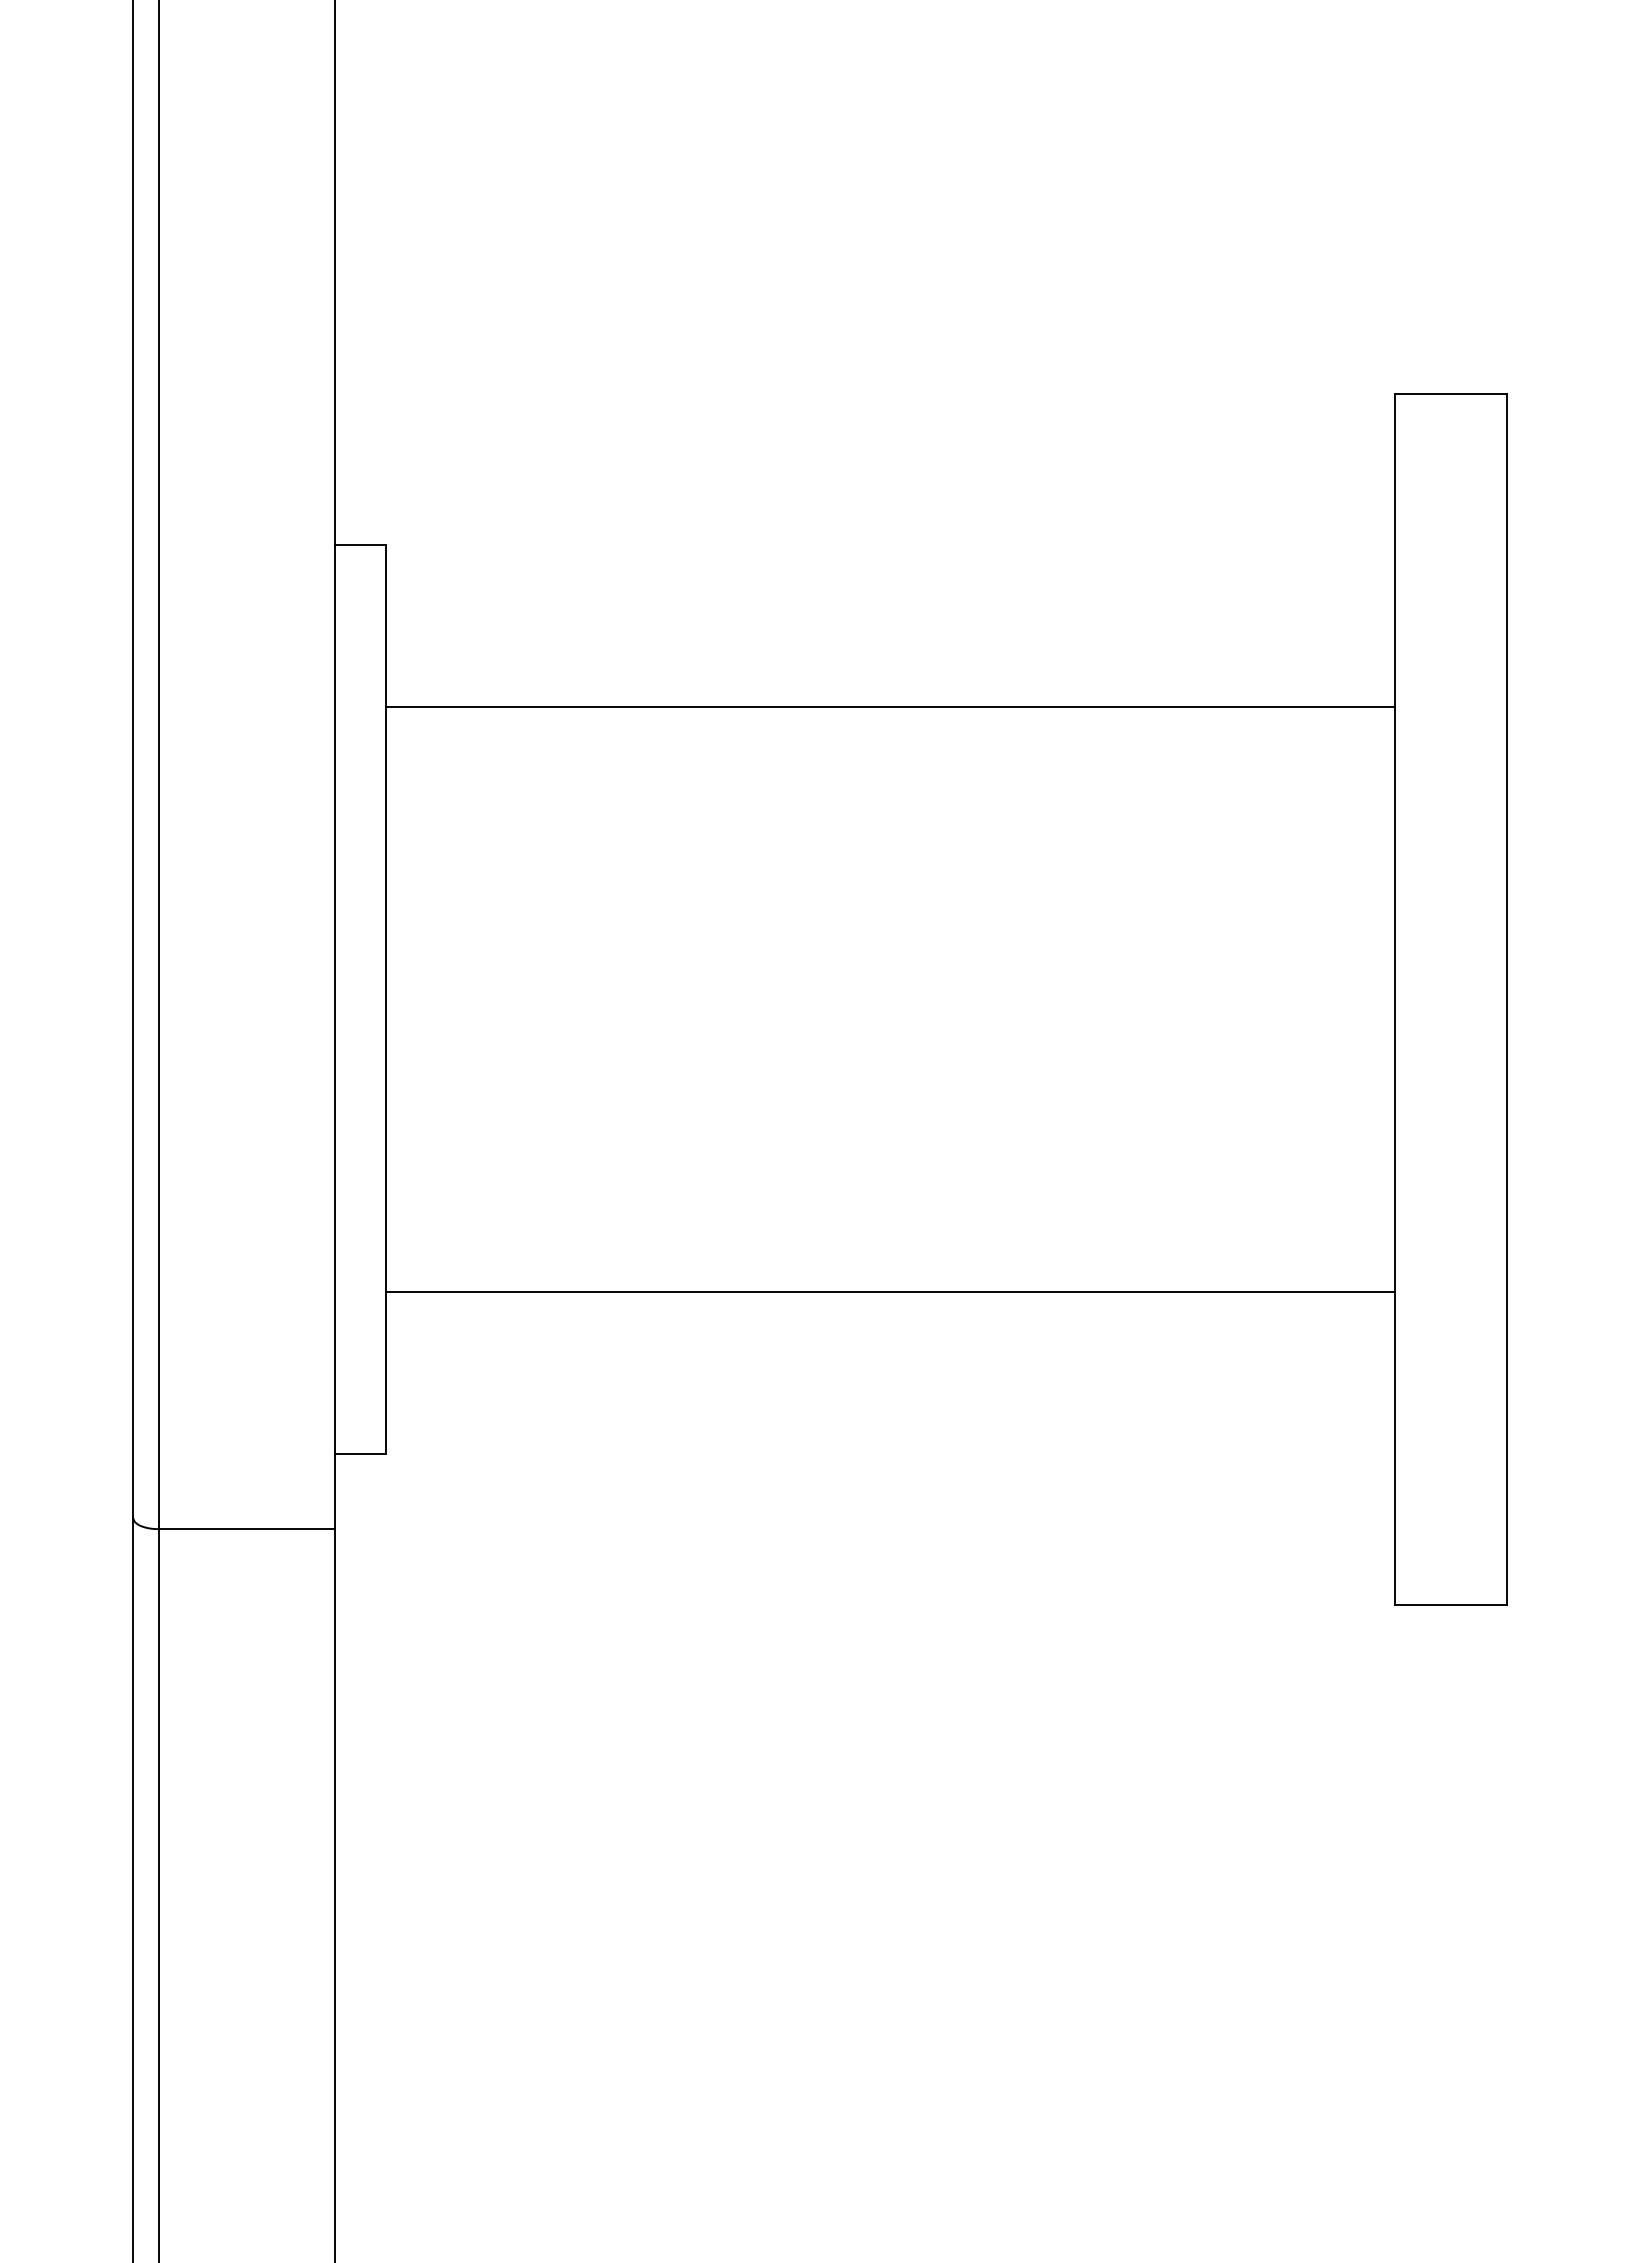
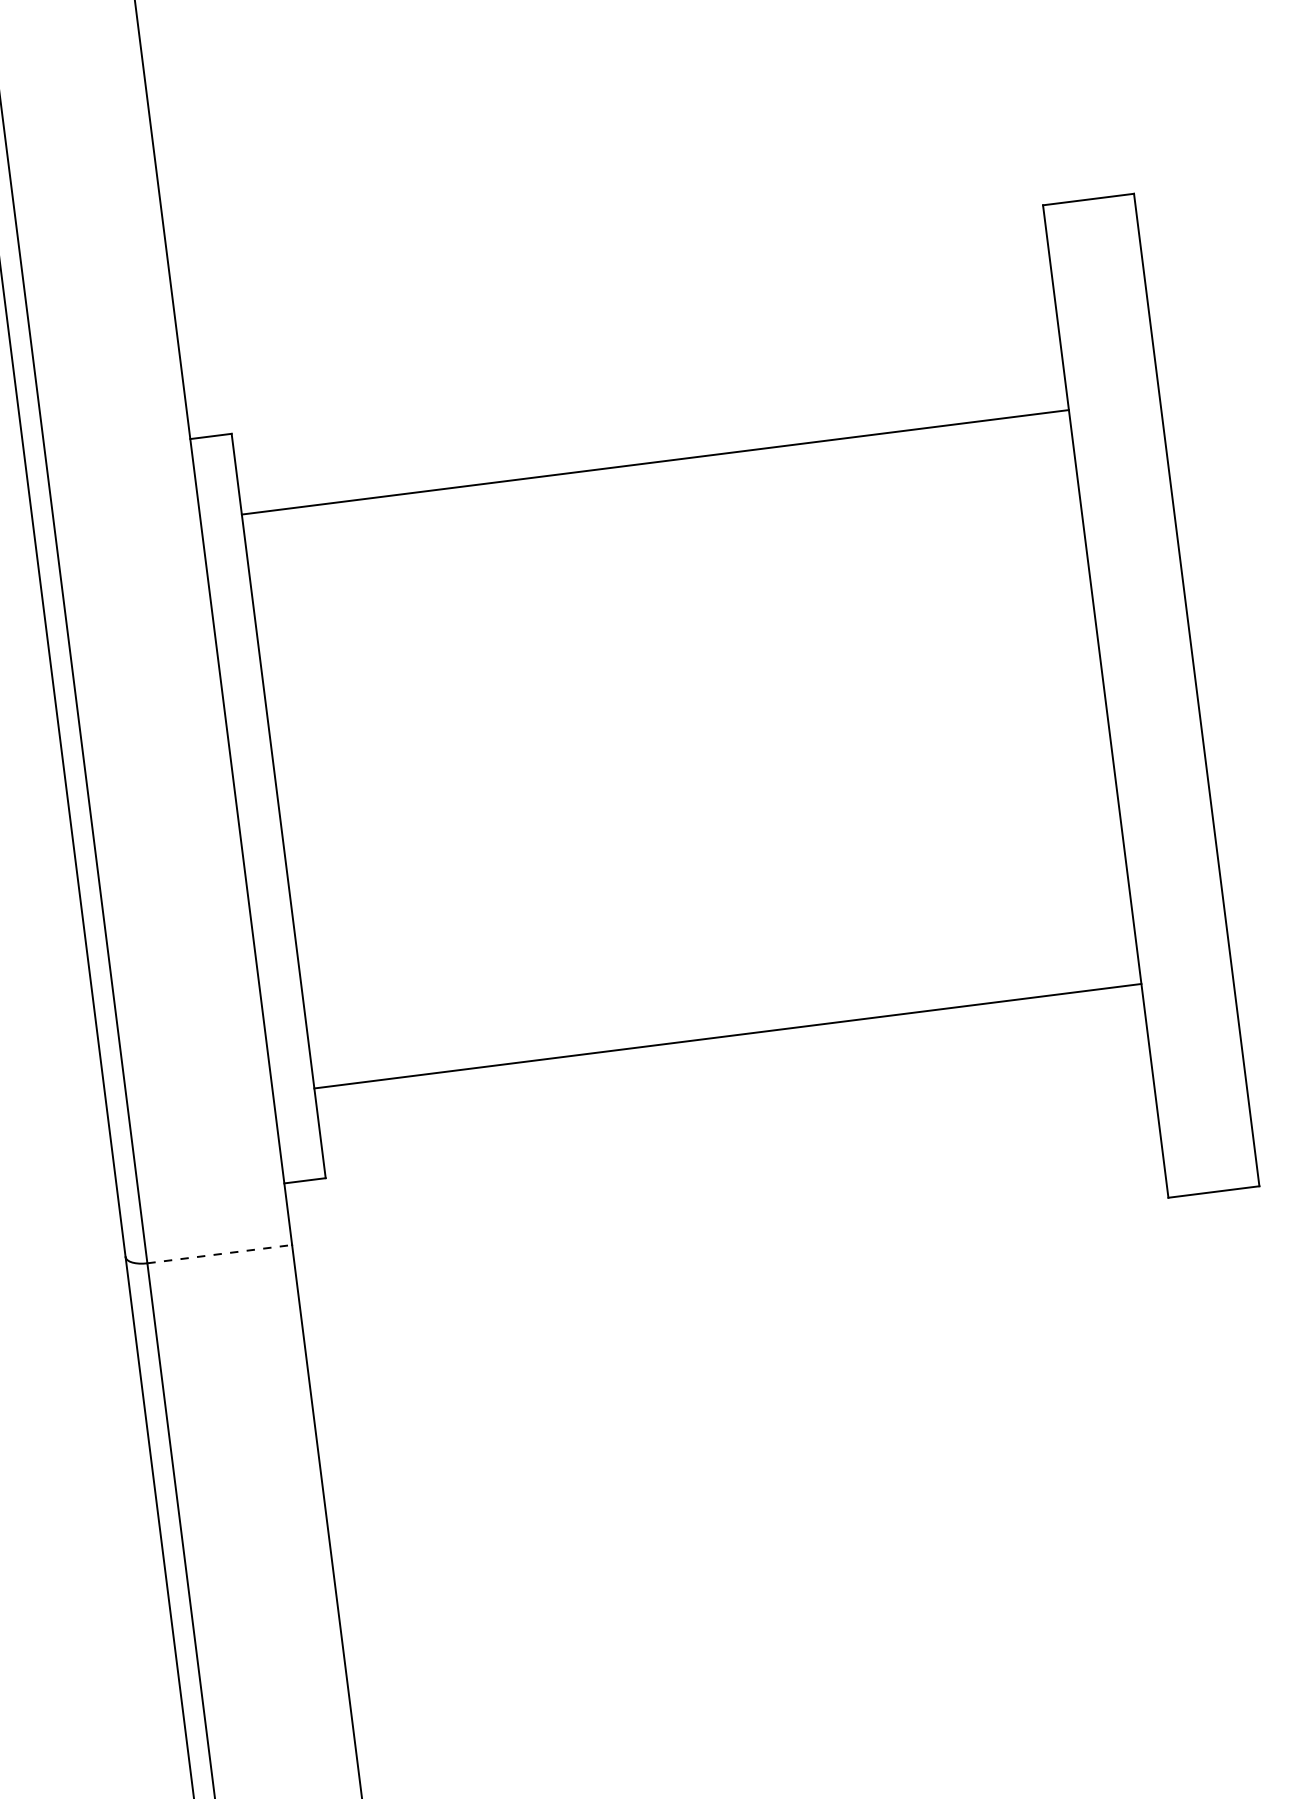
line: (890, 706) -> (655, 462), moved
line: (890, 1292) -> (727, 1036), moved
line: (247, 1529) -> (220, 1254), solid -> dashed

